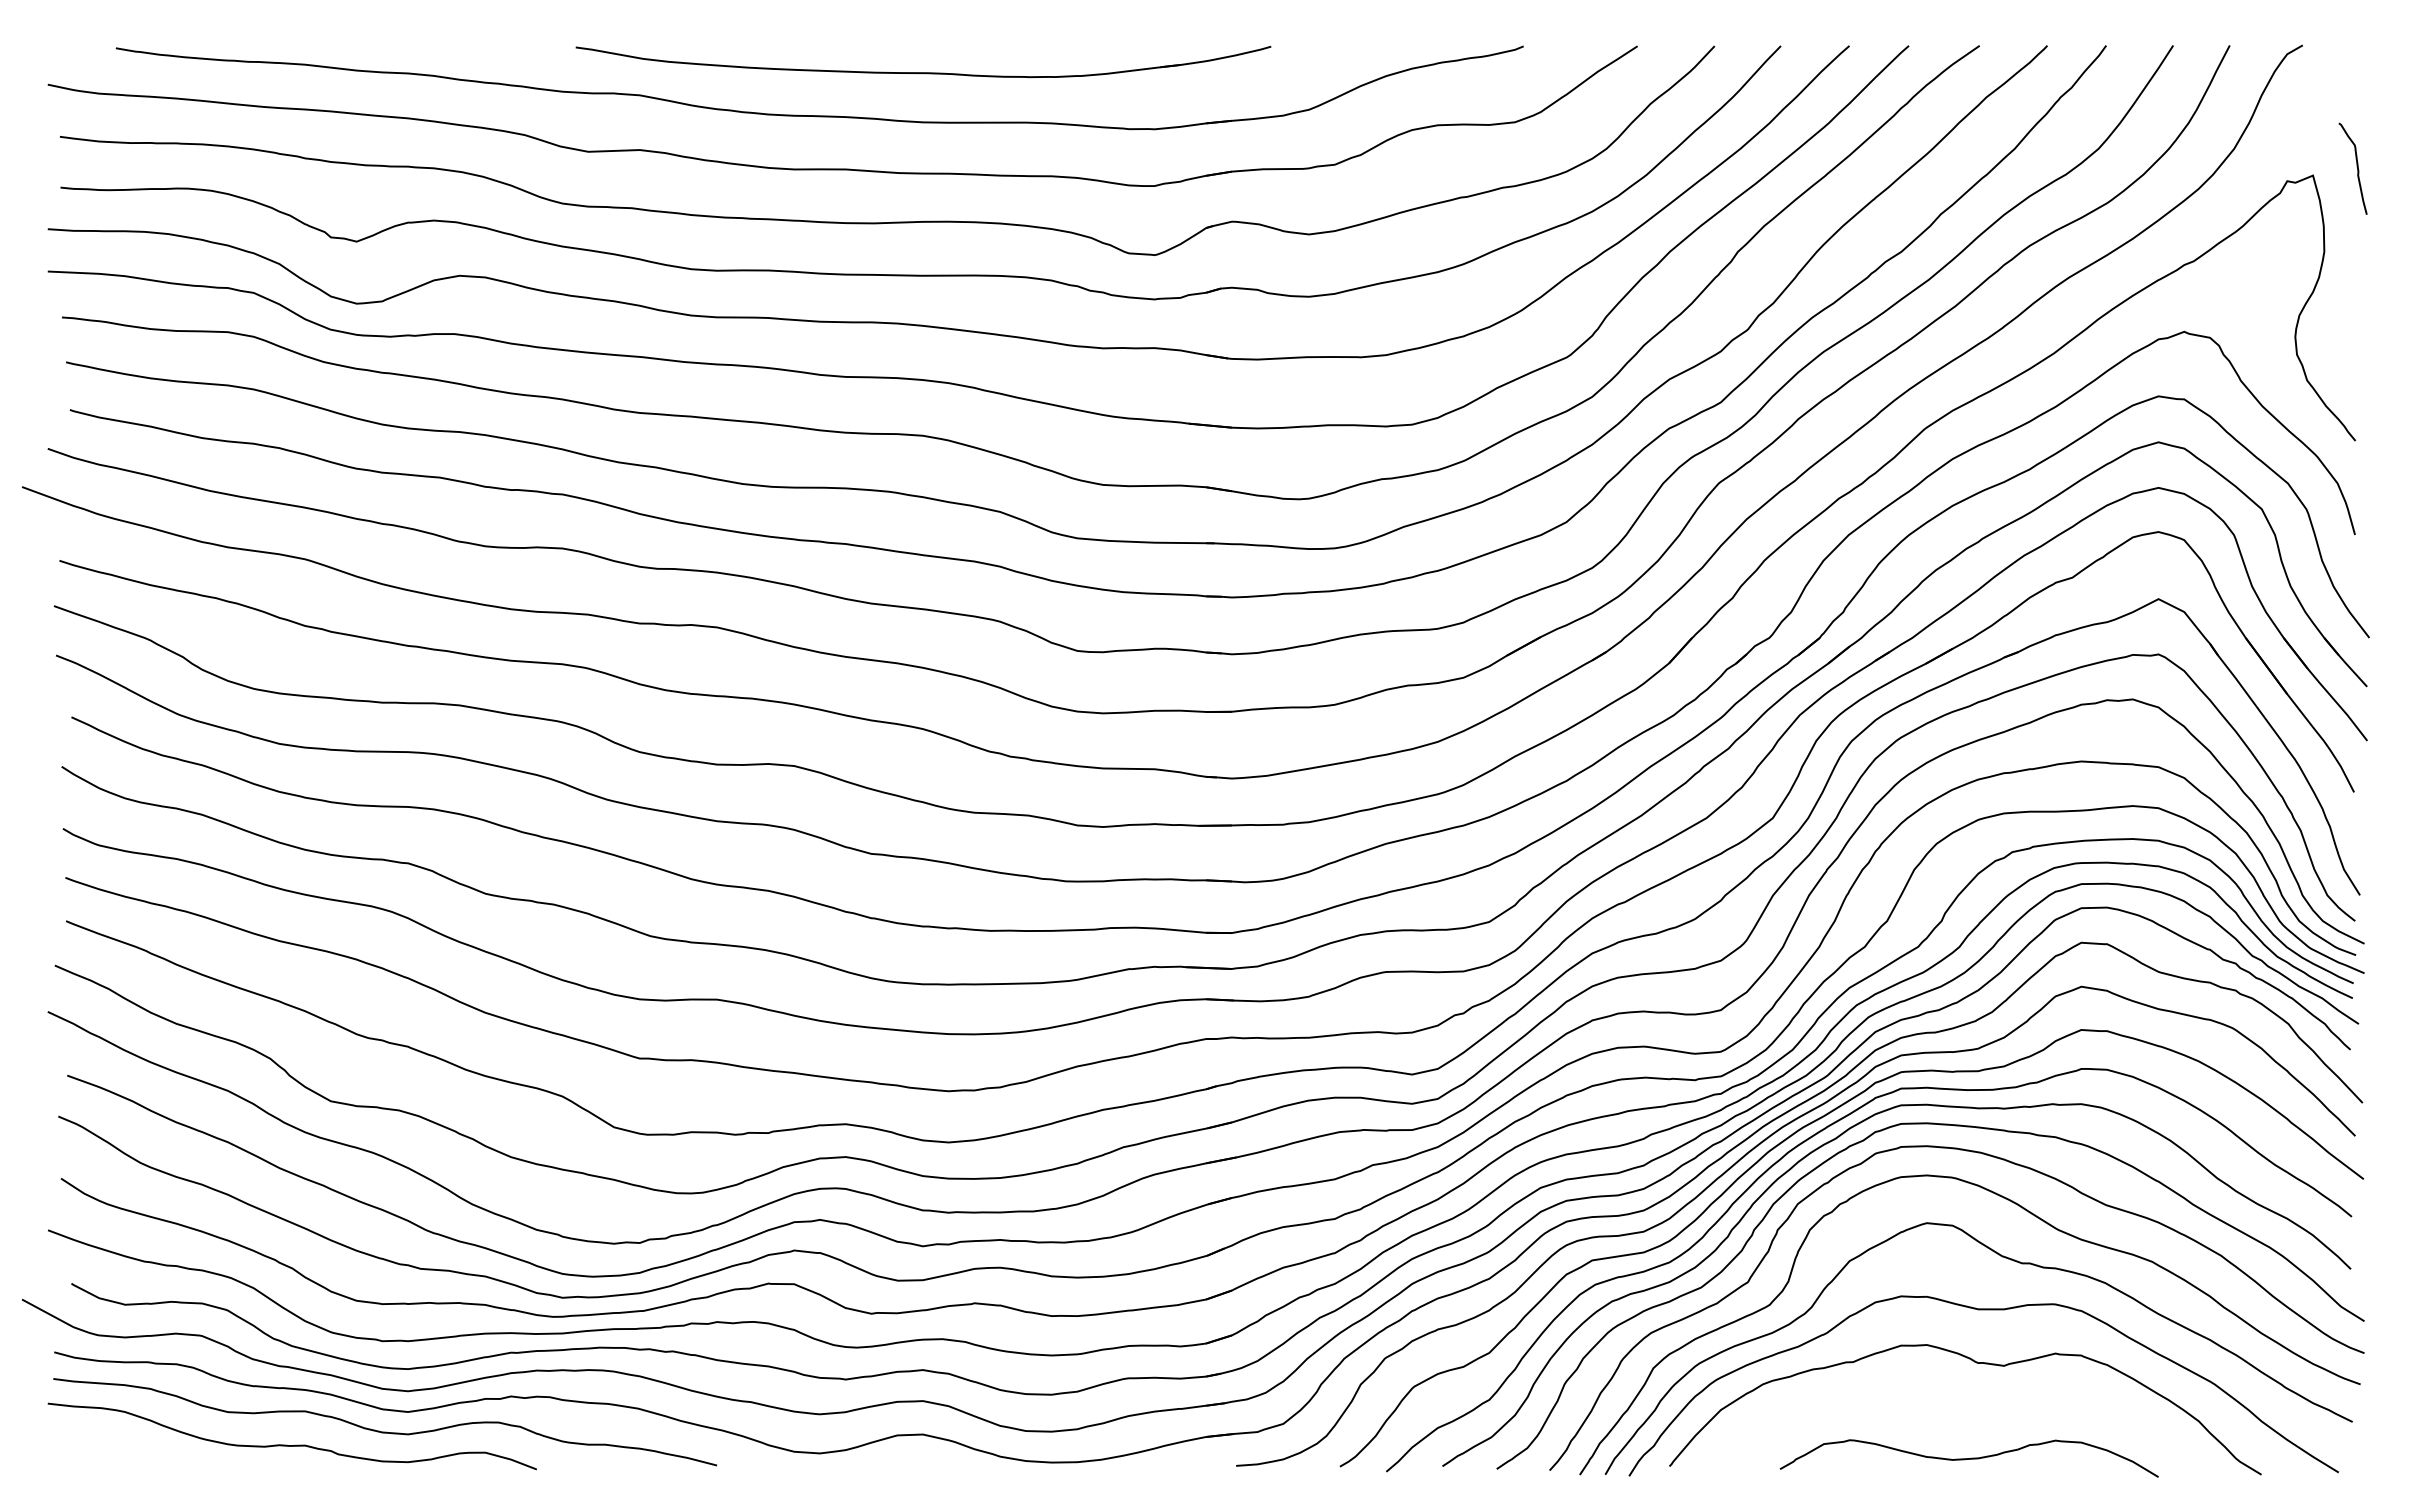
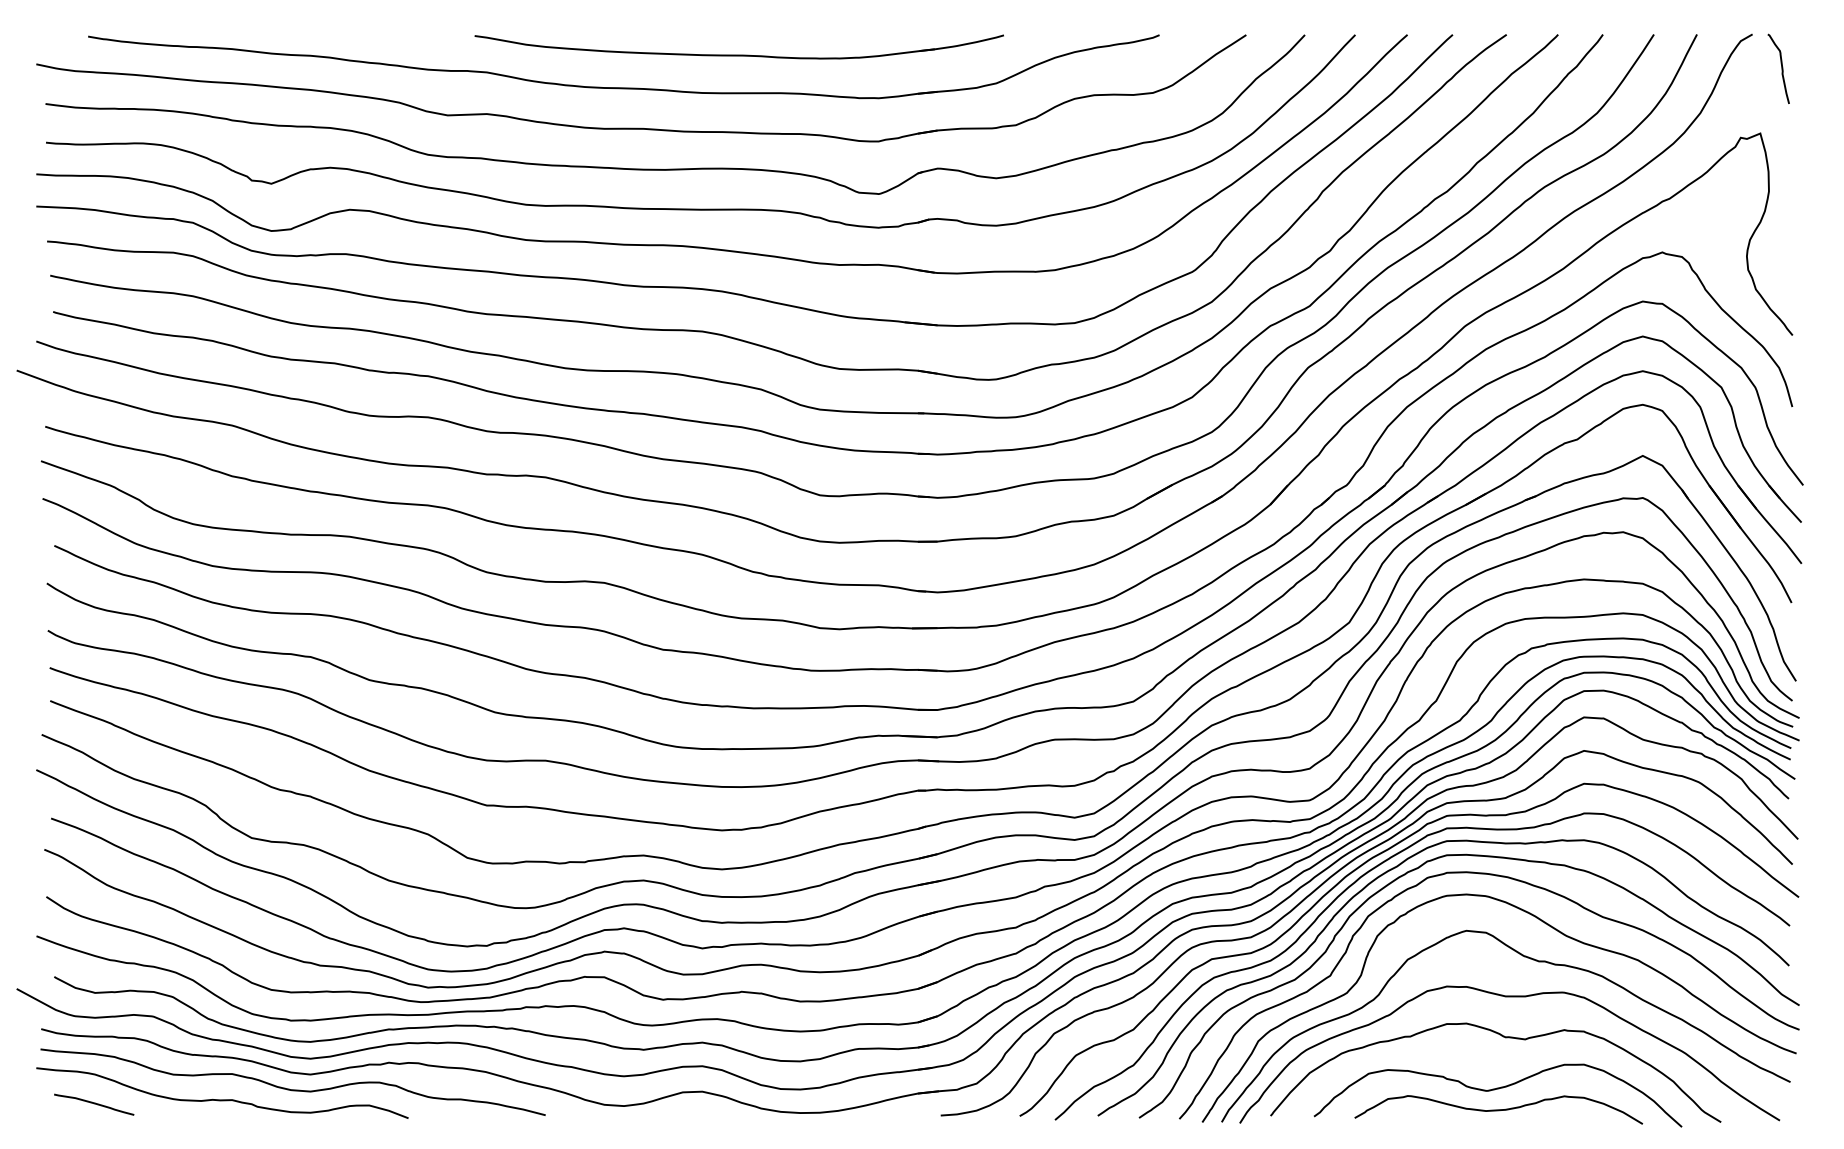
part: (923, 72) -> (739, 55), moved
curve: (2356, 166) -> (1781, 67), moved
curve: (1968, 1431) -> (1498, 1089), added
curve: (123, 1450) -> (93, 1103), added

